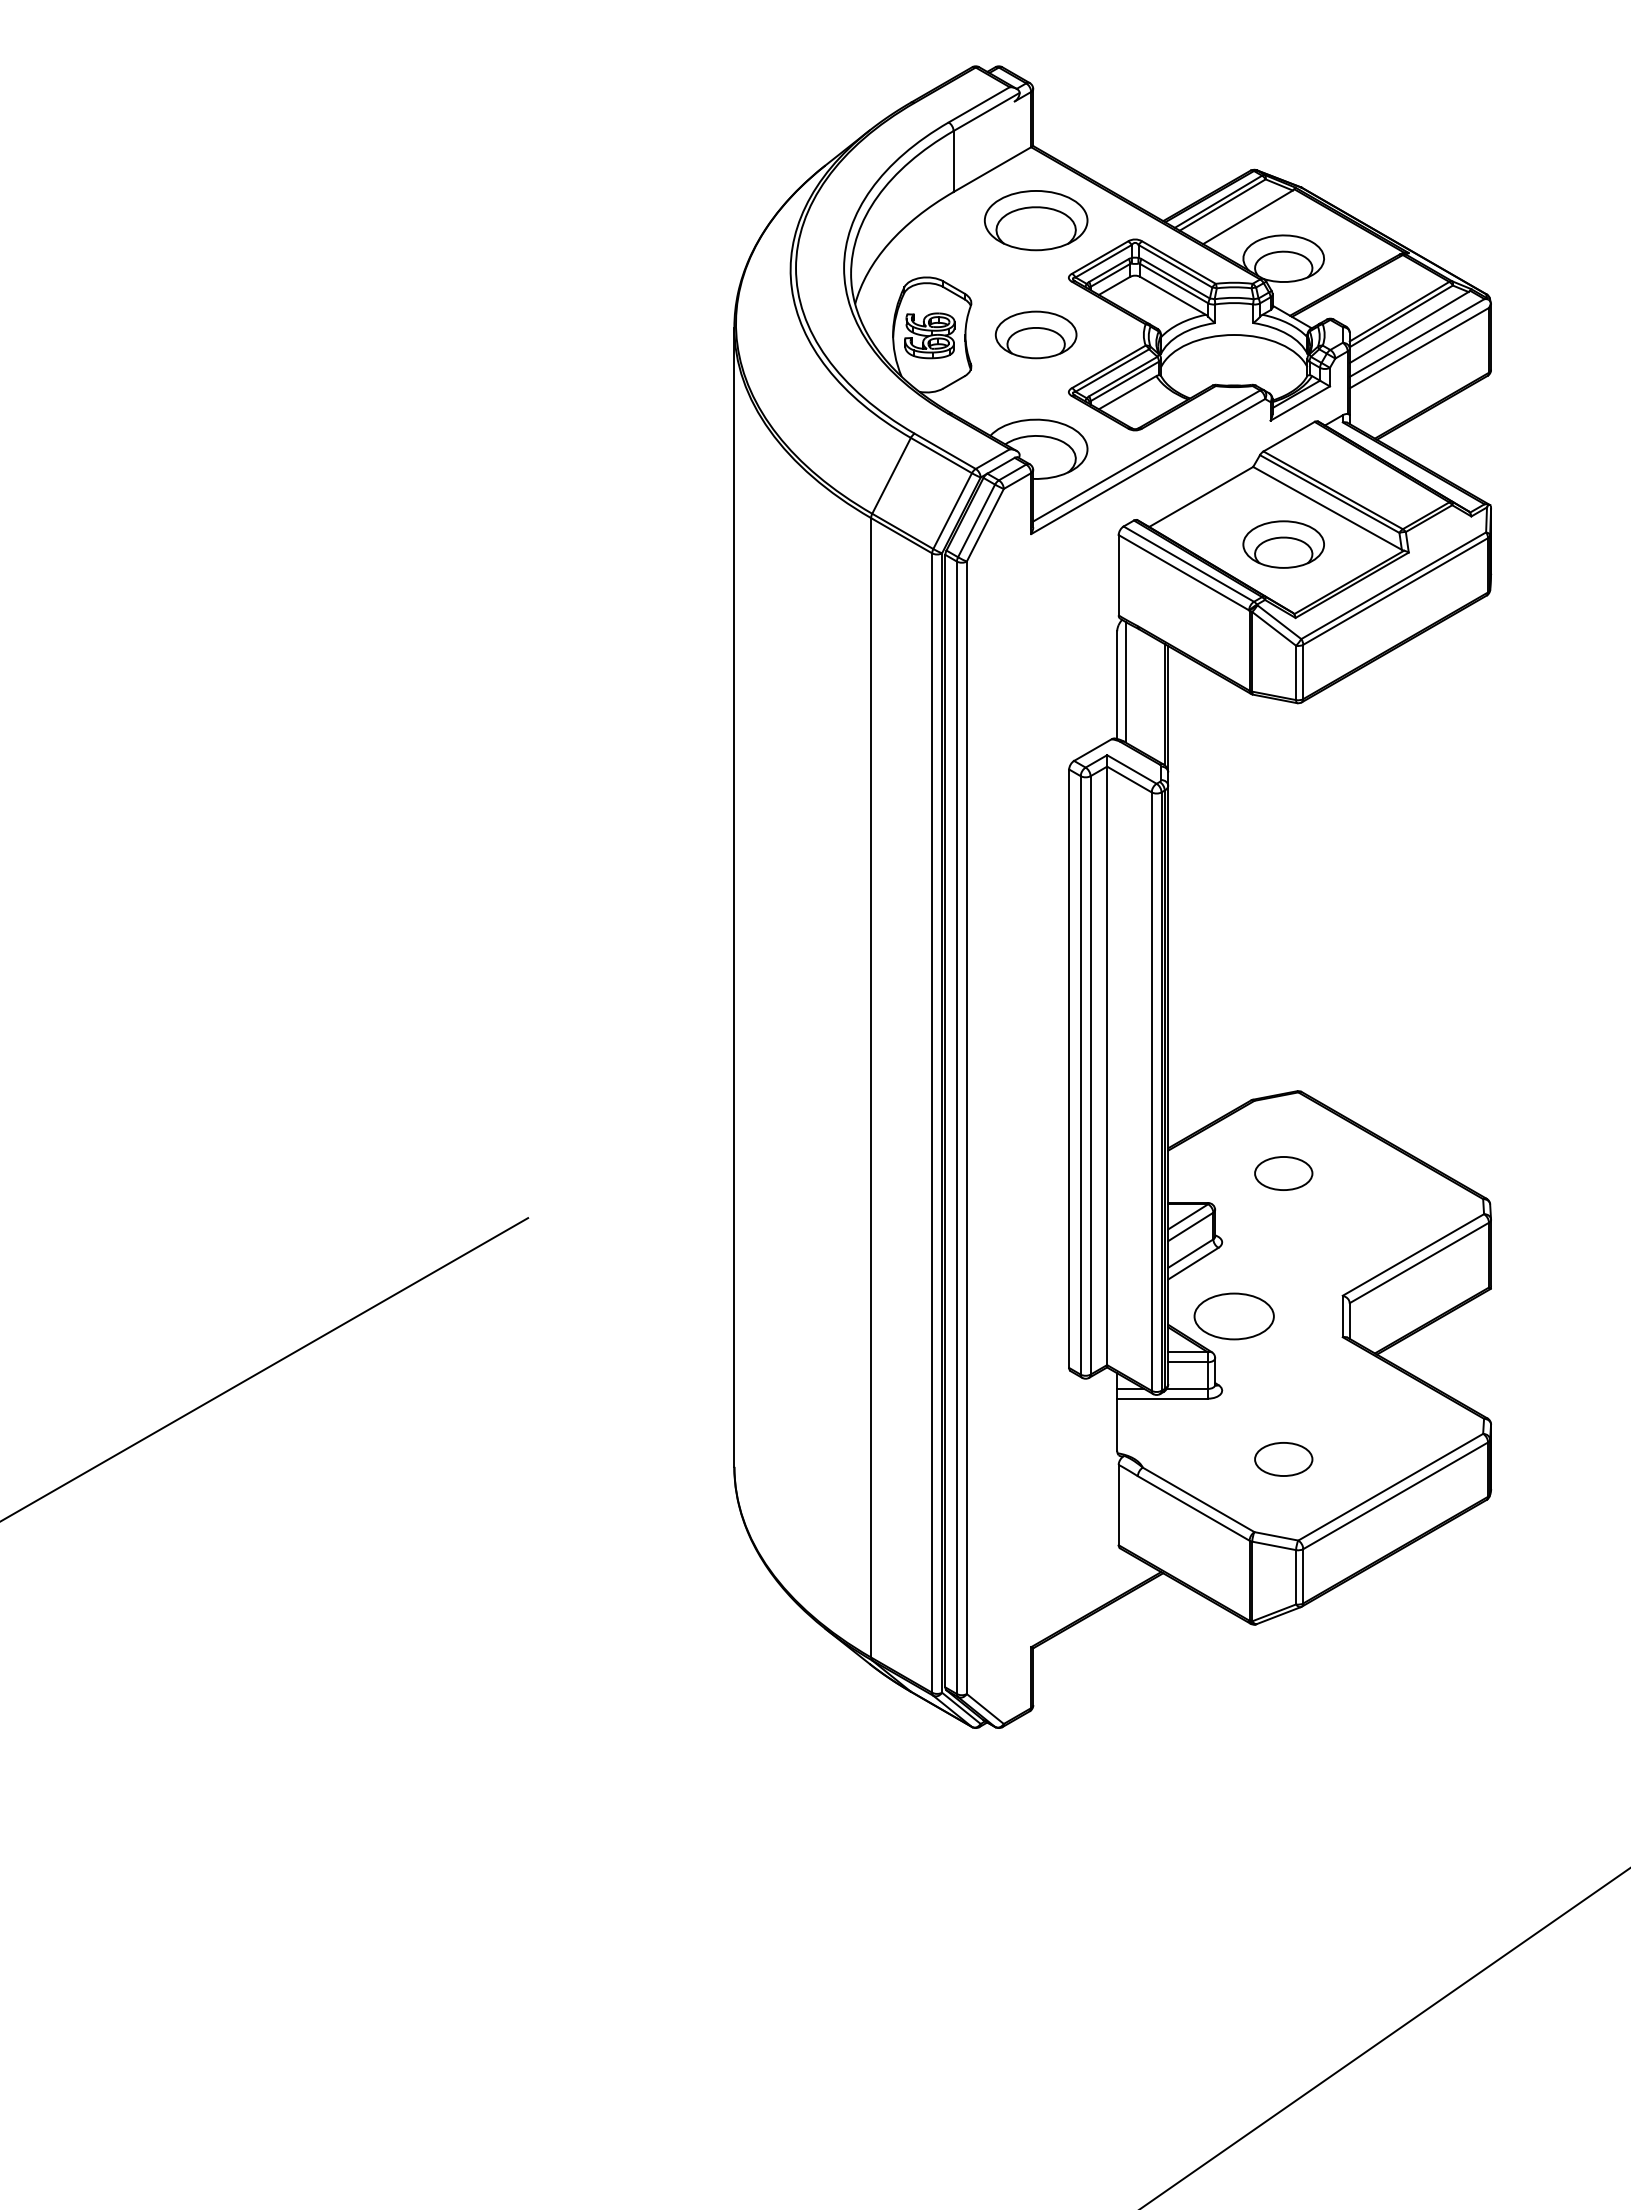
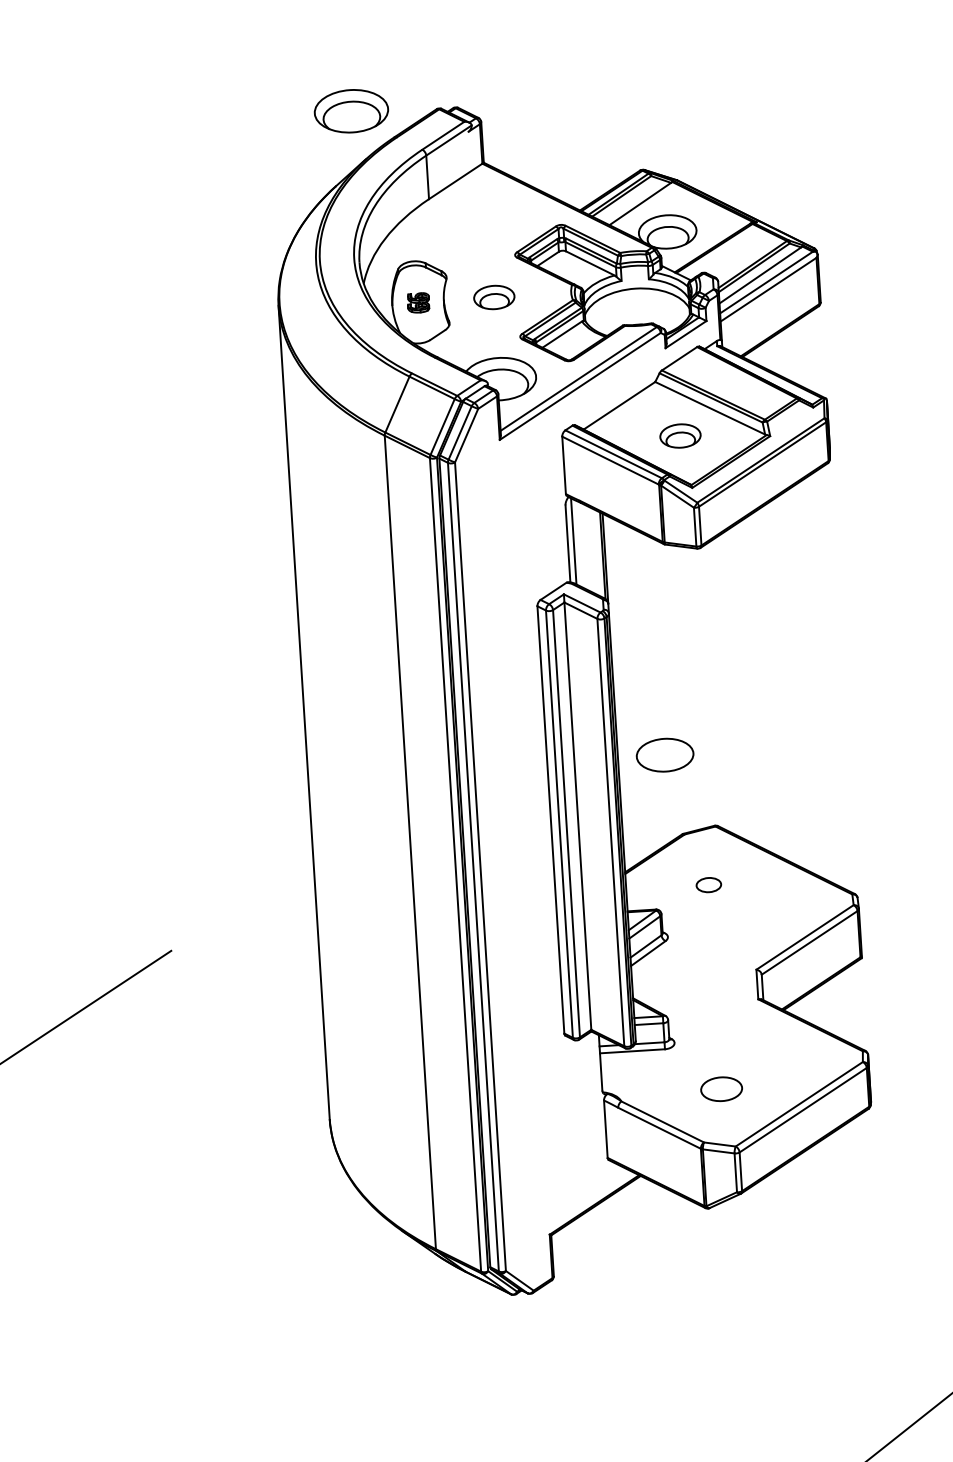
part: (1035, 220) -> (350, 111), moved
part: (1035, 334) -> (493, 297), size x0.7
part: (929, 335) -> (418, 302), size x0.6
part: (1283, 544) -> (680, 436), size x0.7
part: (1283, 1173) -> (708, 885), size x0.6
part: (1233, 1316) -> (664, 755), moved

